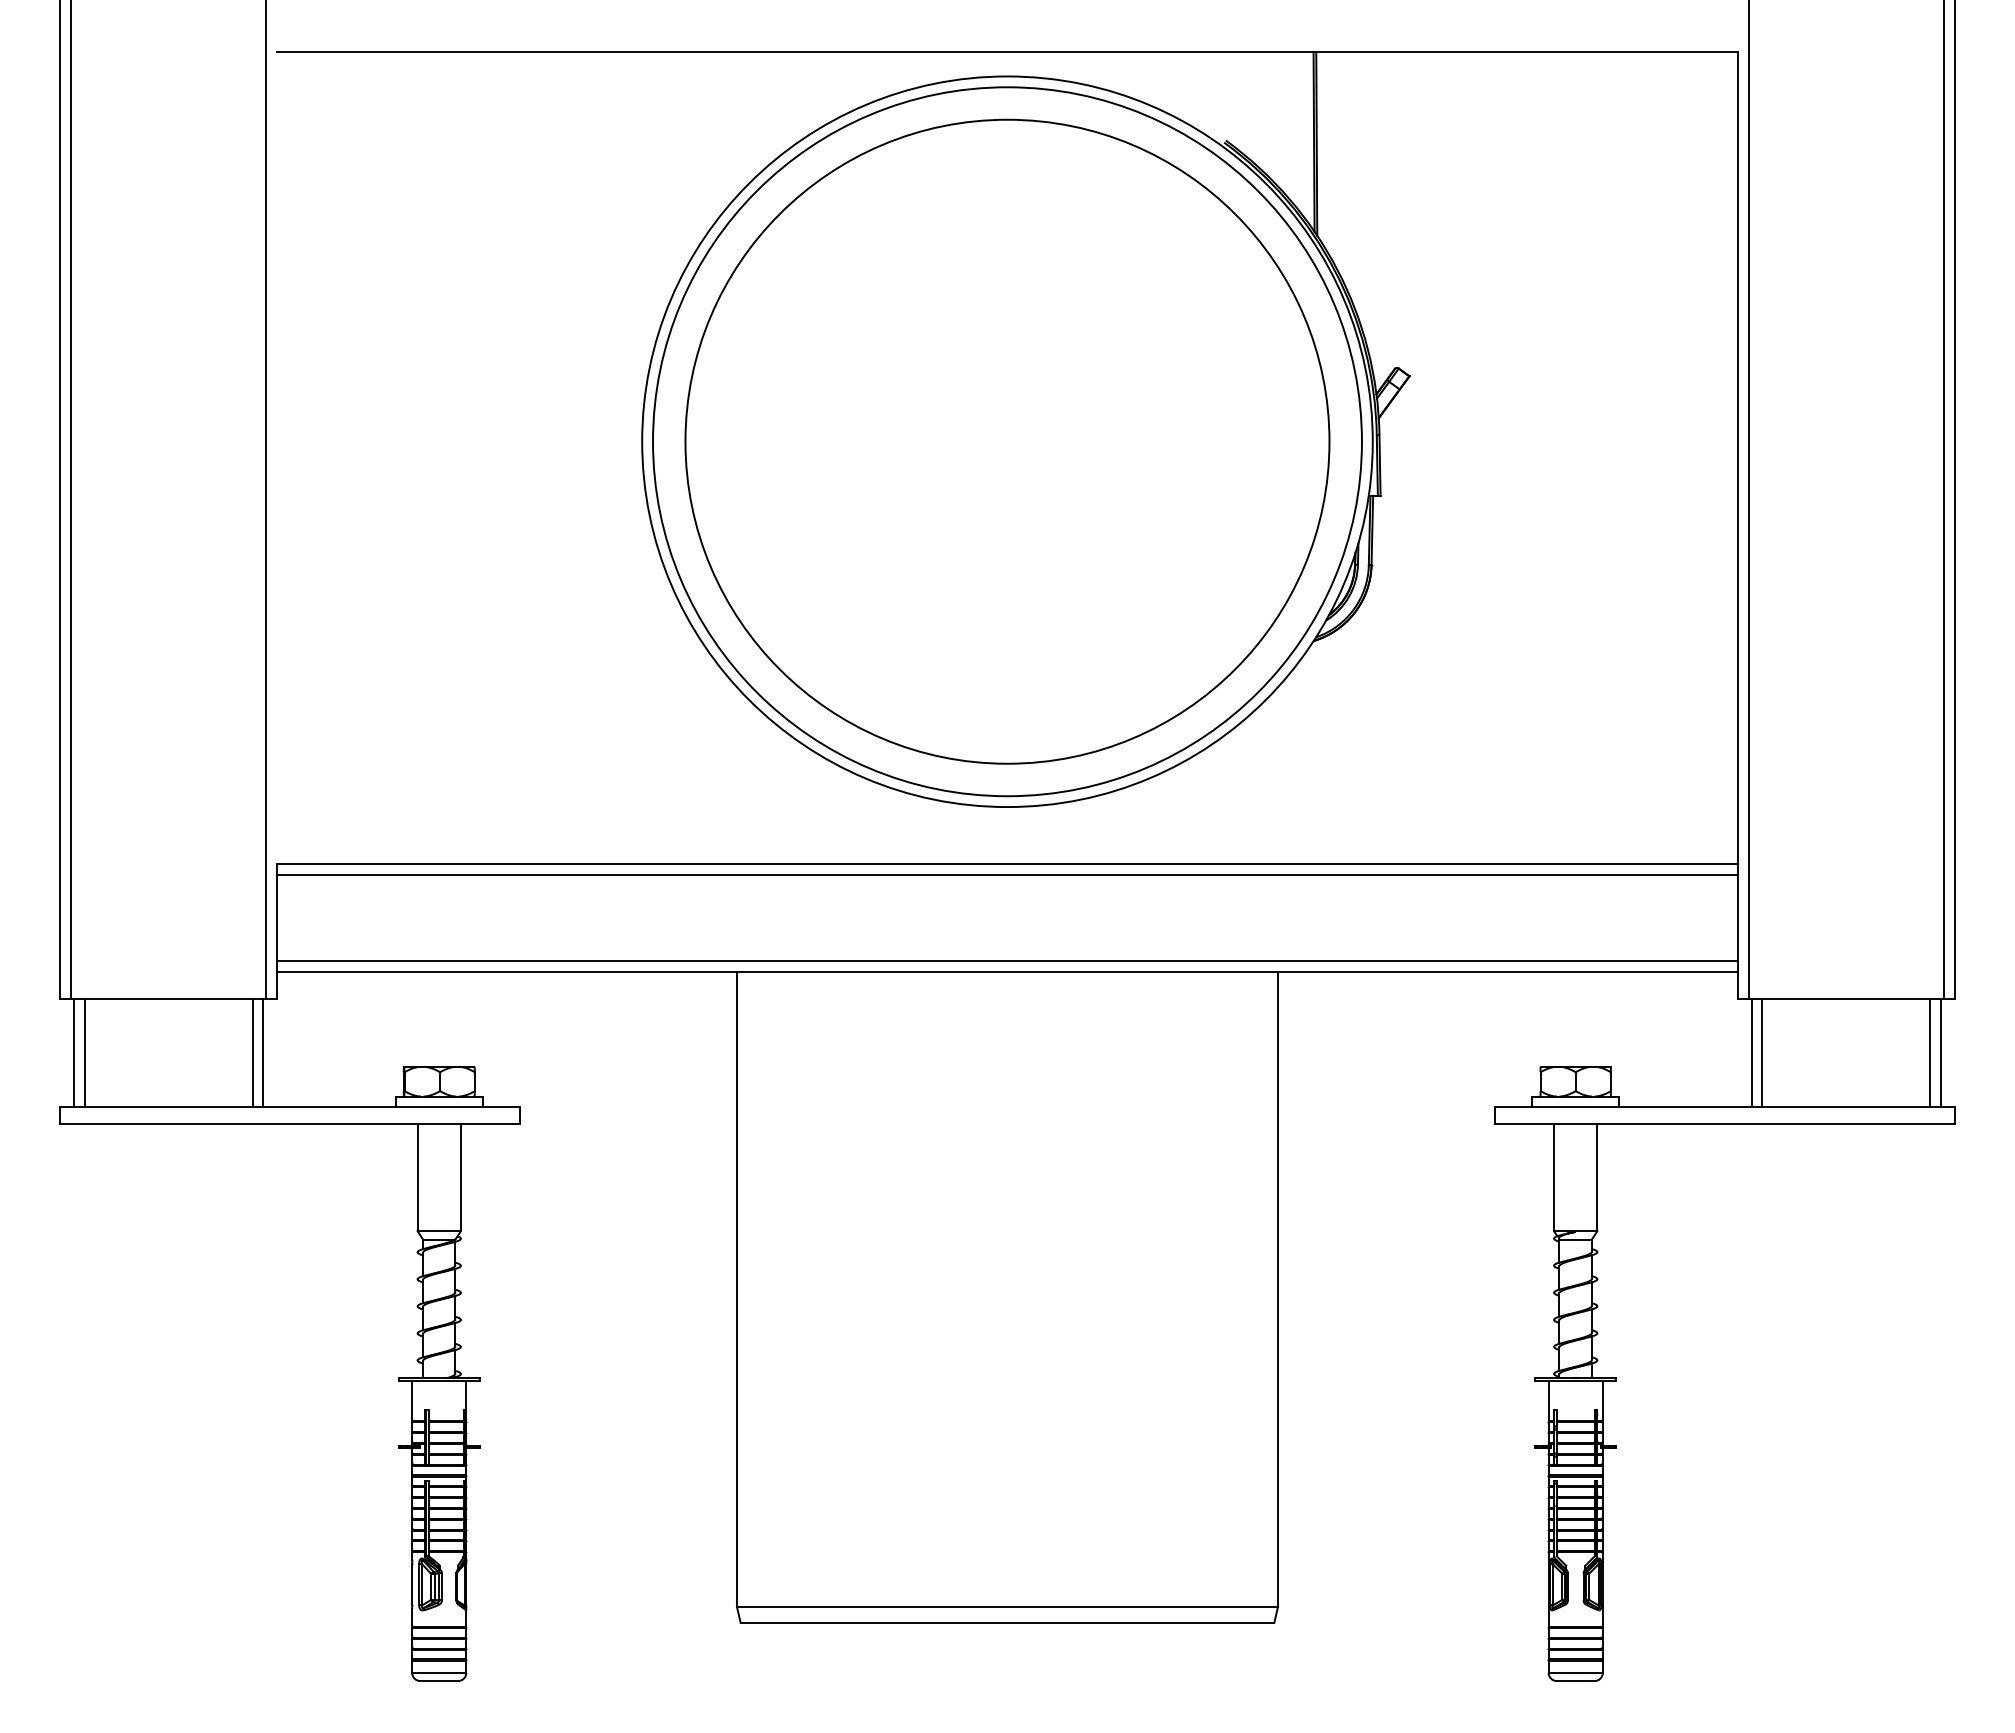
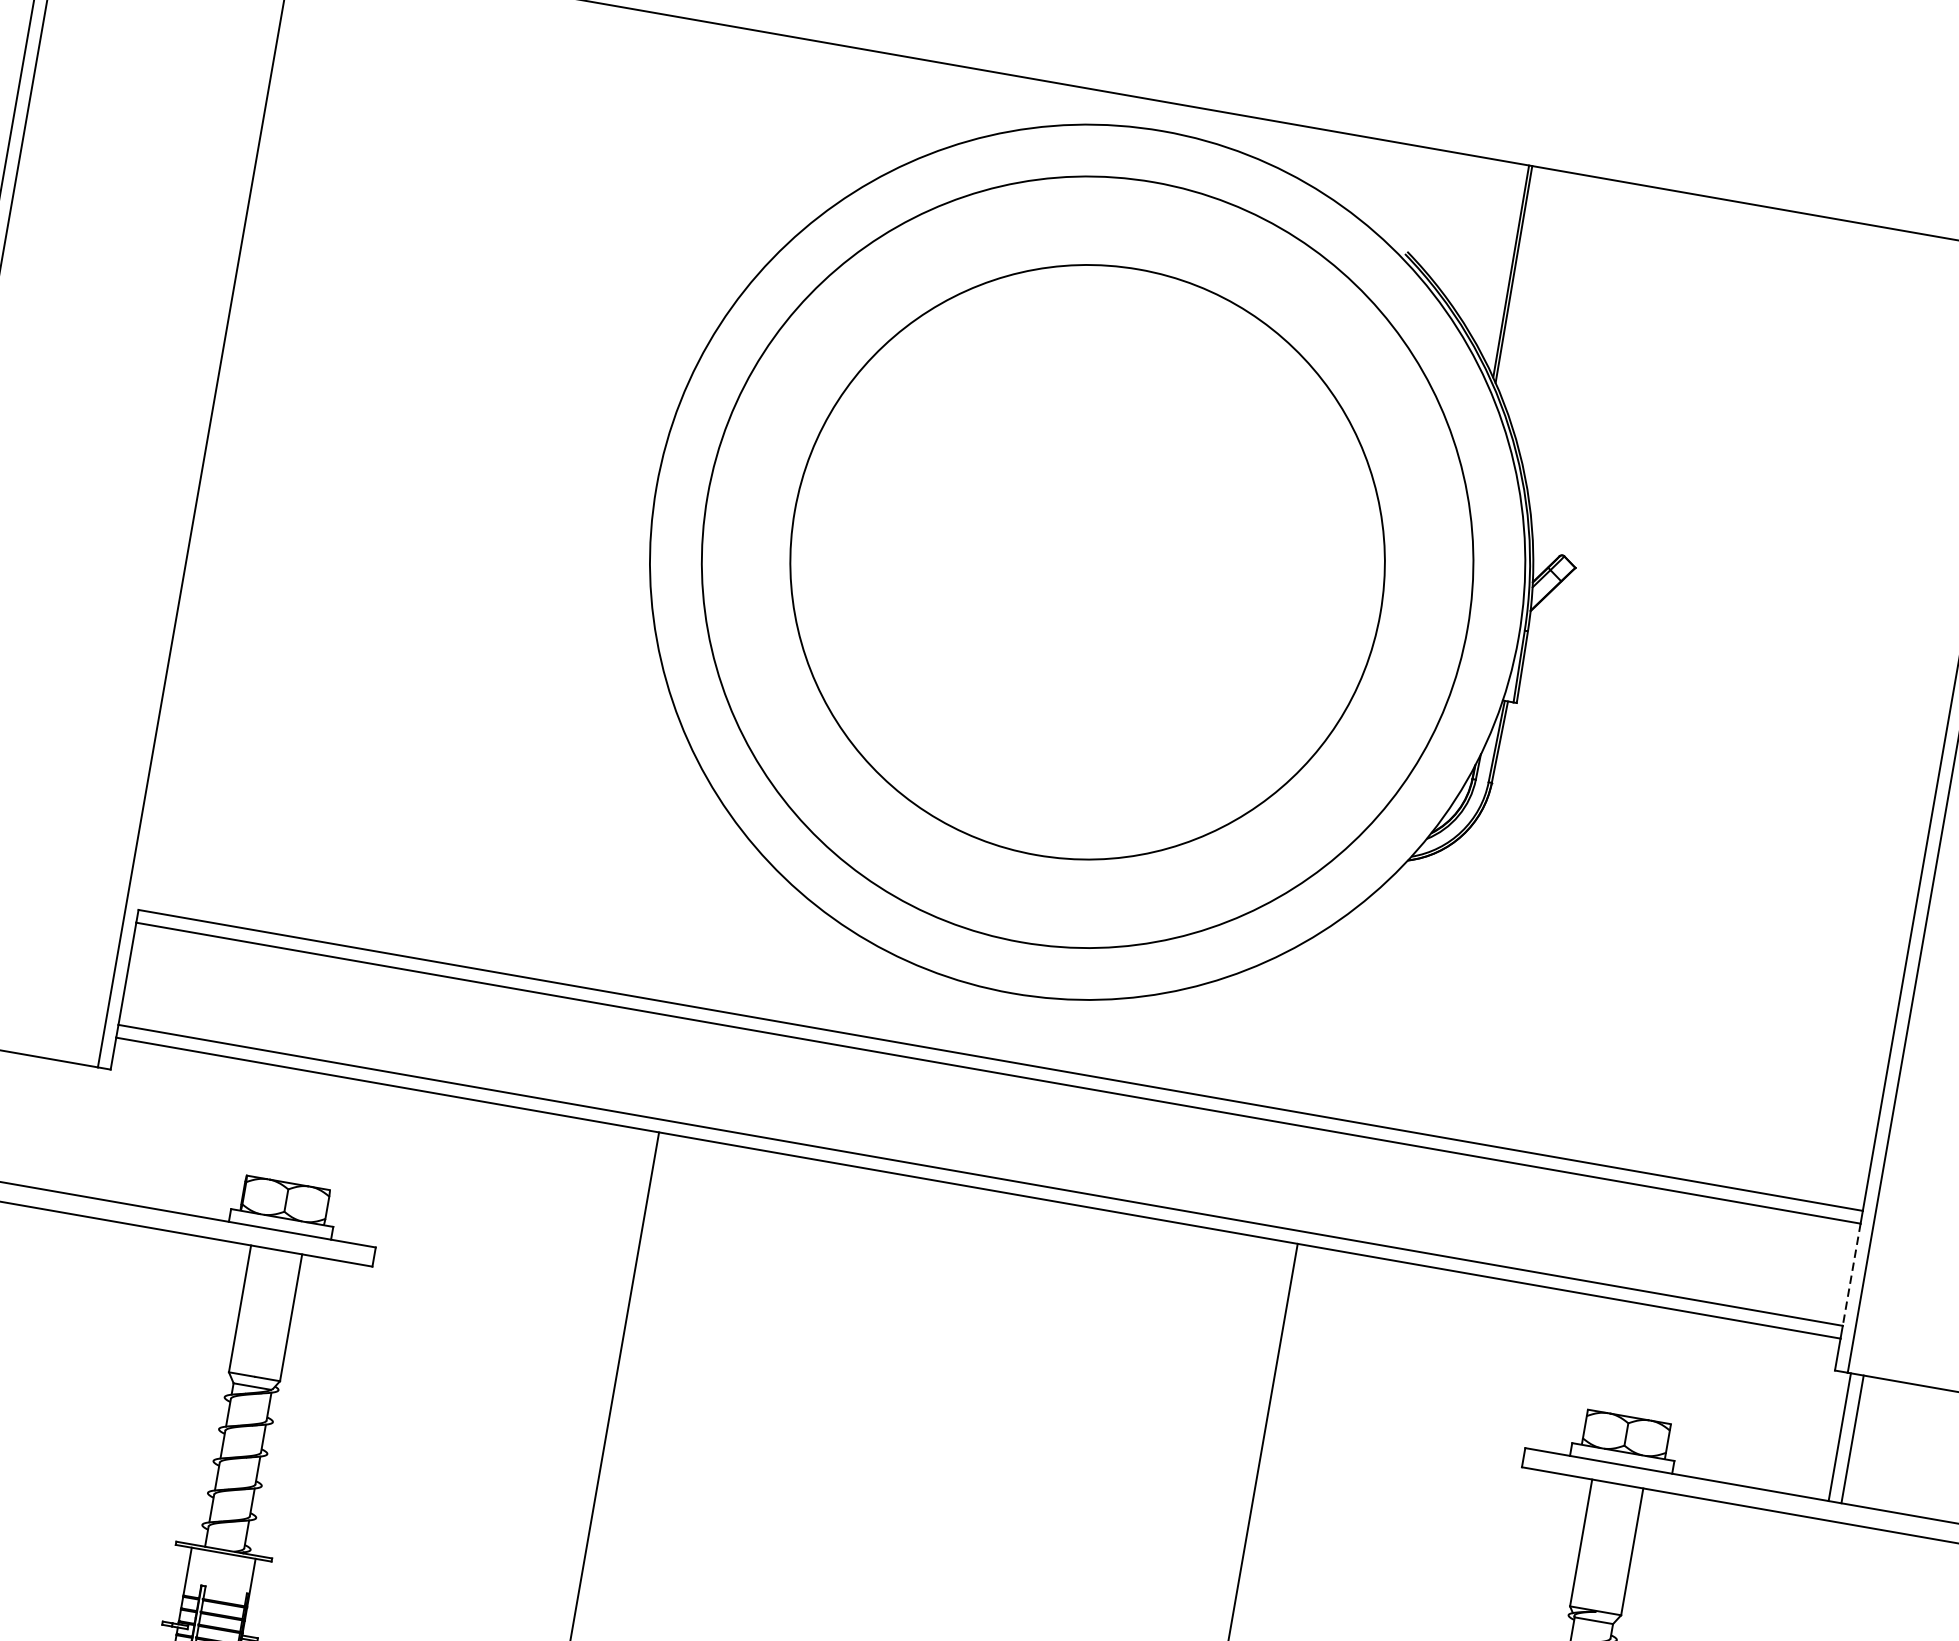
circle: (1007, 441) -> (1087, 561), size x0.7
line: (1738, 918) -> (1852, 1275), solid -> dashed
line: (252, 1053) -> (70, 1128), removed
line: (263, 1053) -> (83, 1130), removed

